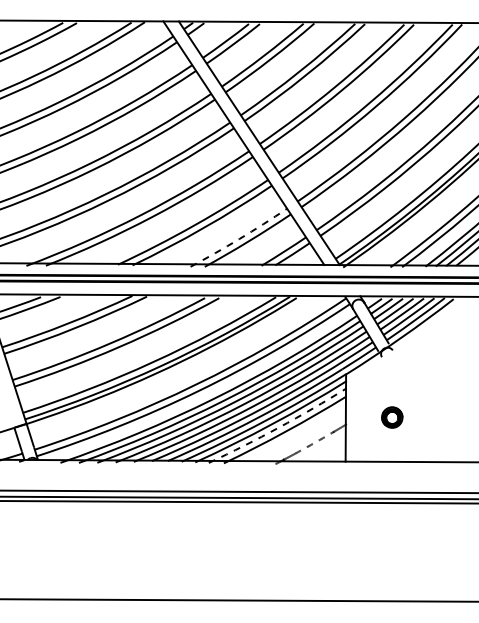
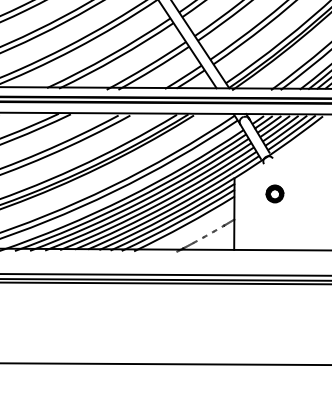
arc: (239, 238) -> (146, 66), dashed -> solid
part: (392, 417) -> (275, 193), moved
arc: (278, 427) -> (178, 221), dashed -> solid

